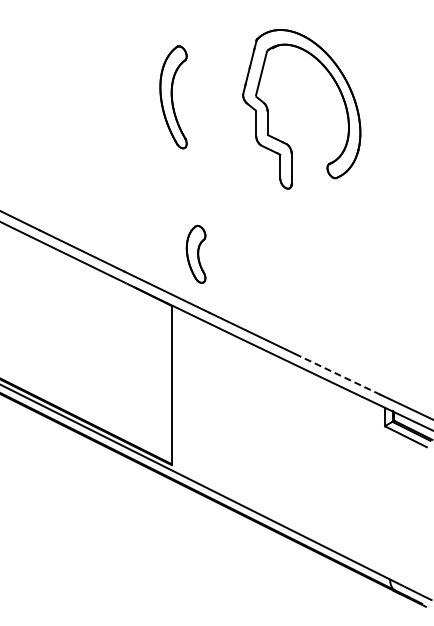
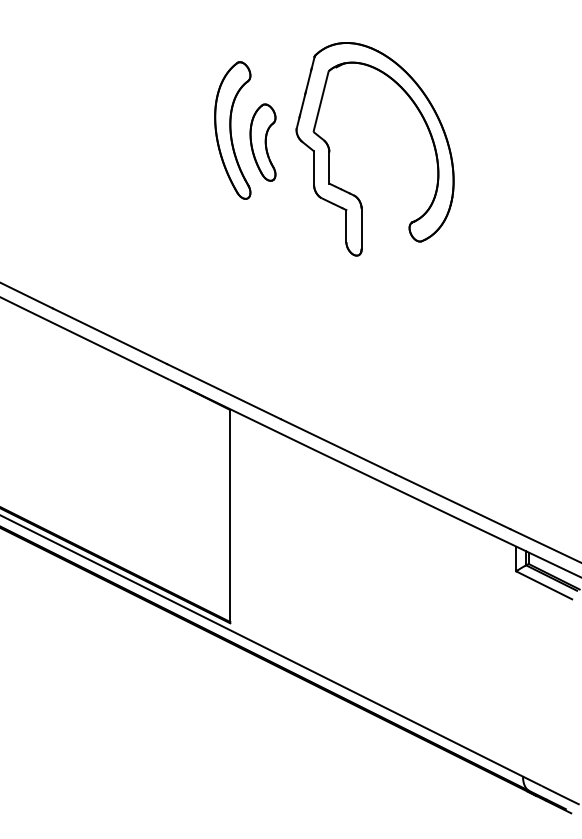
part: (268, 109) -> (330, 149), moved
part: (195, 253) -> (262, 141), moved
line: (337, 374) -> (452, 501), dashed -> solid

